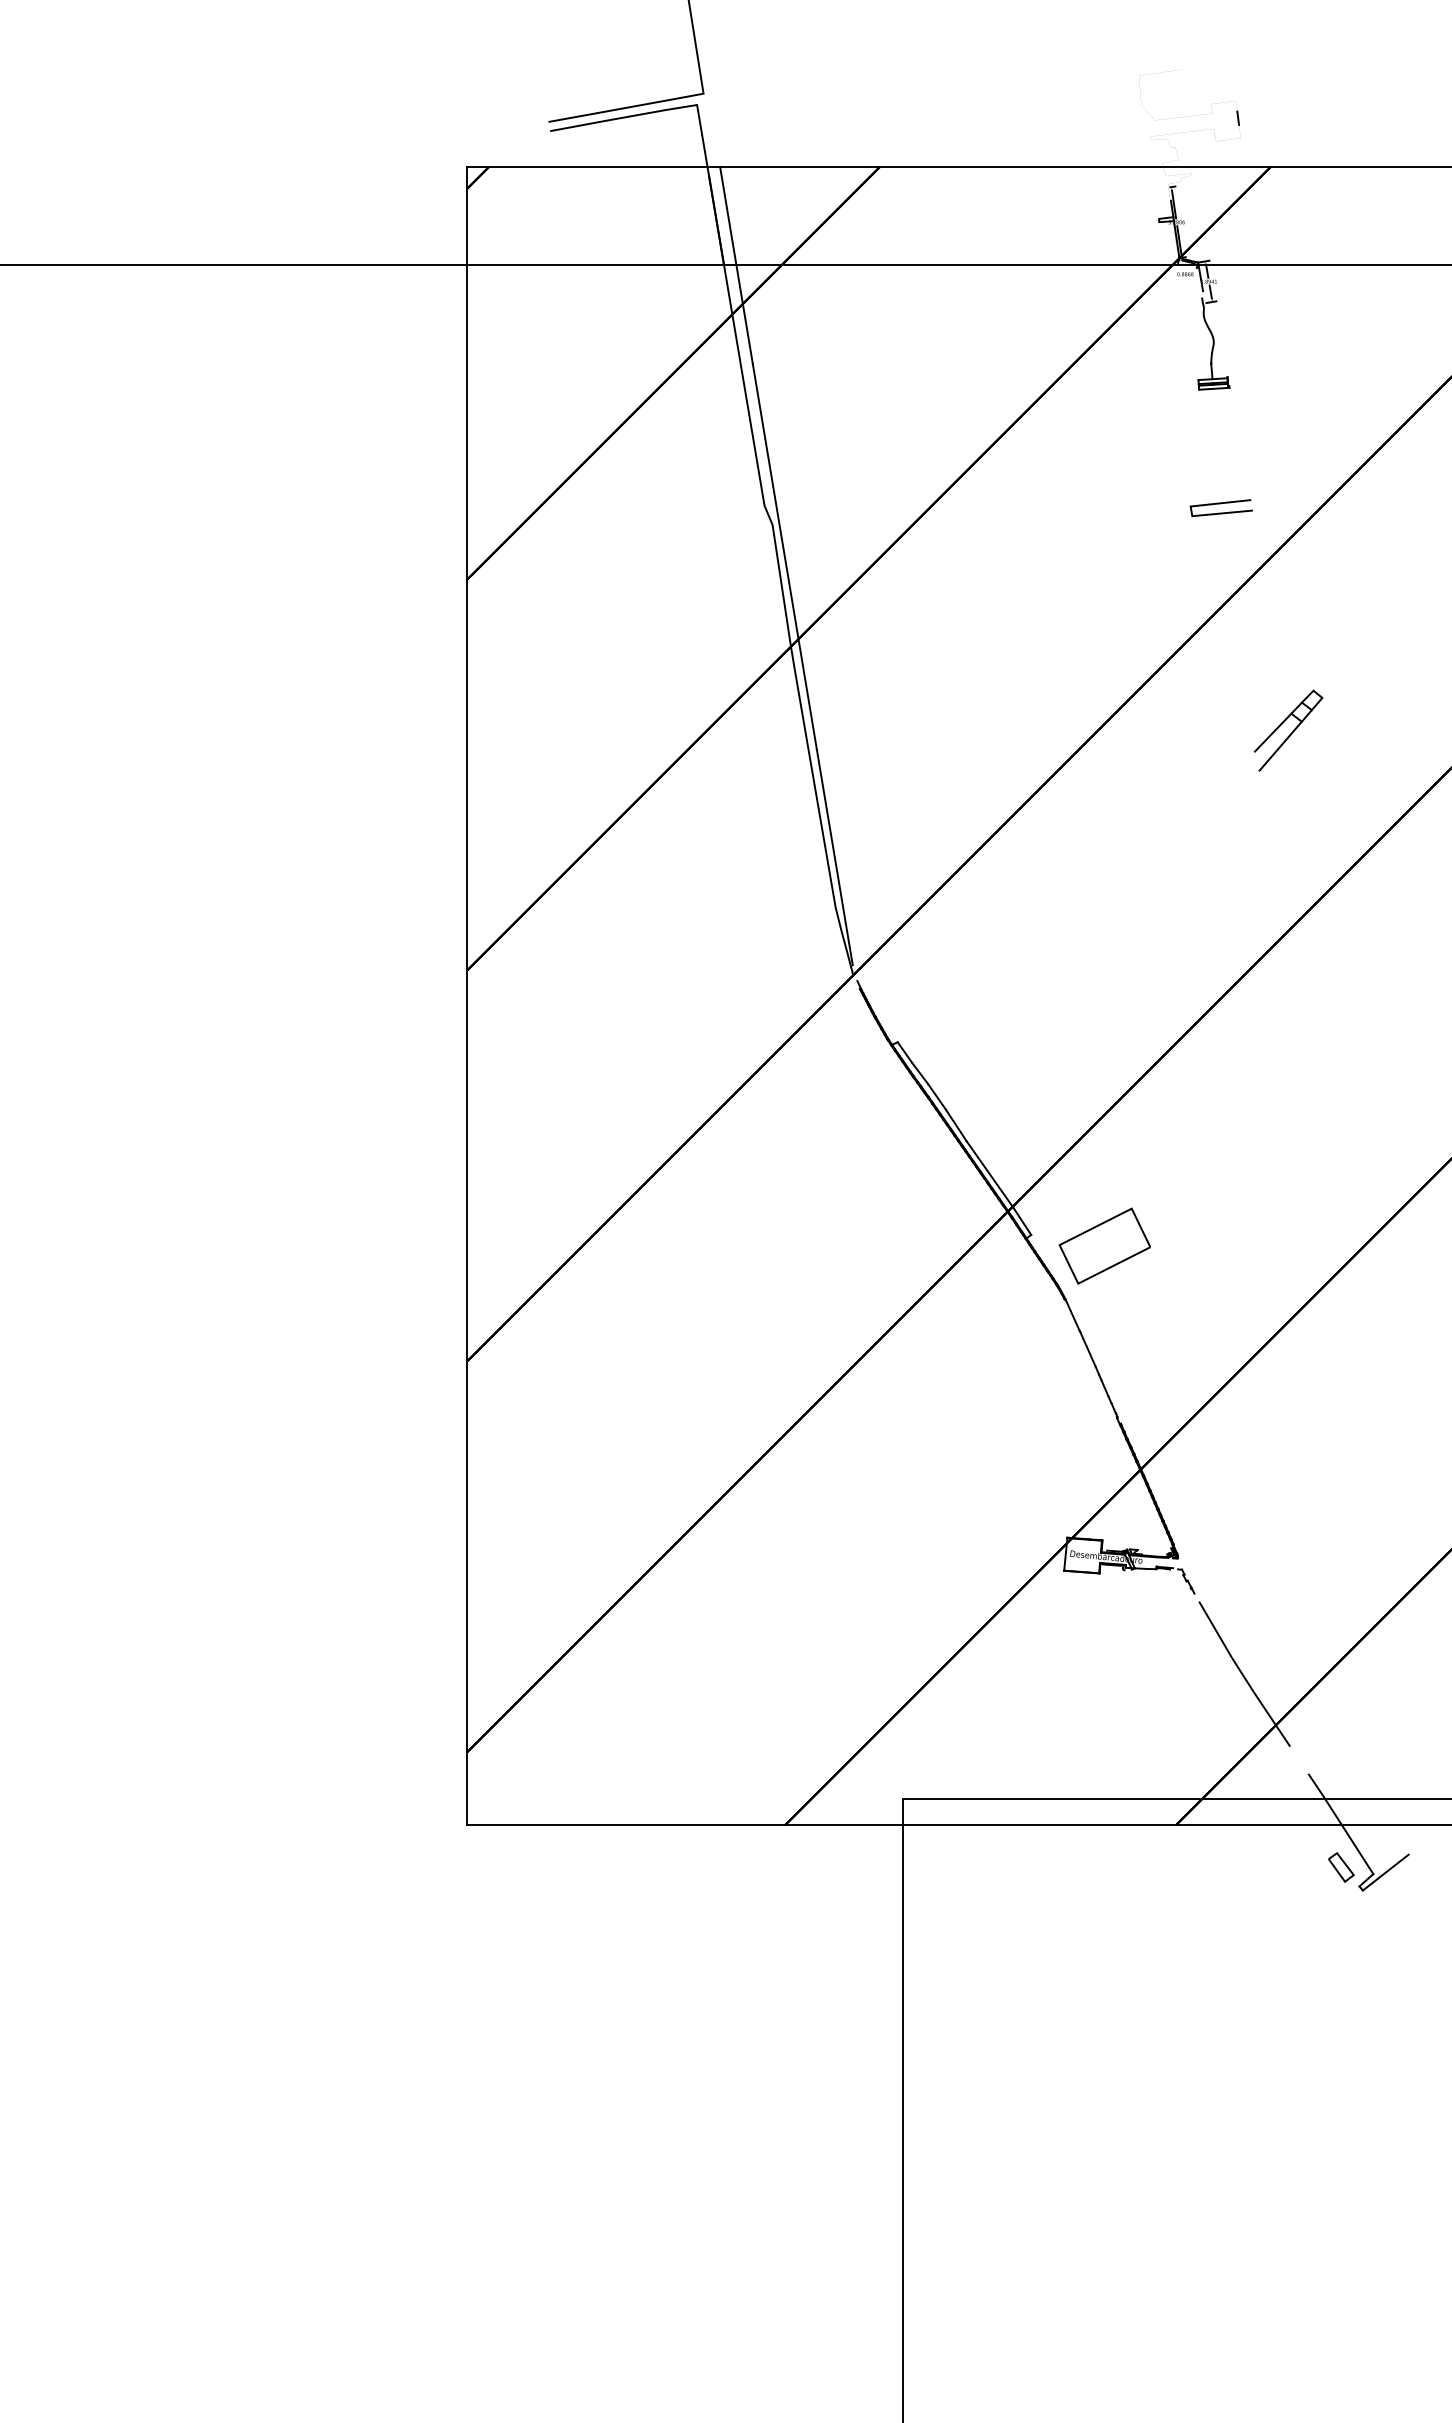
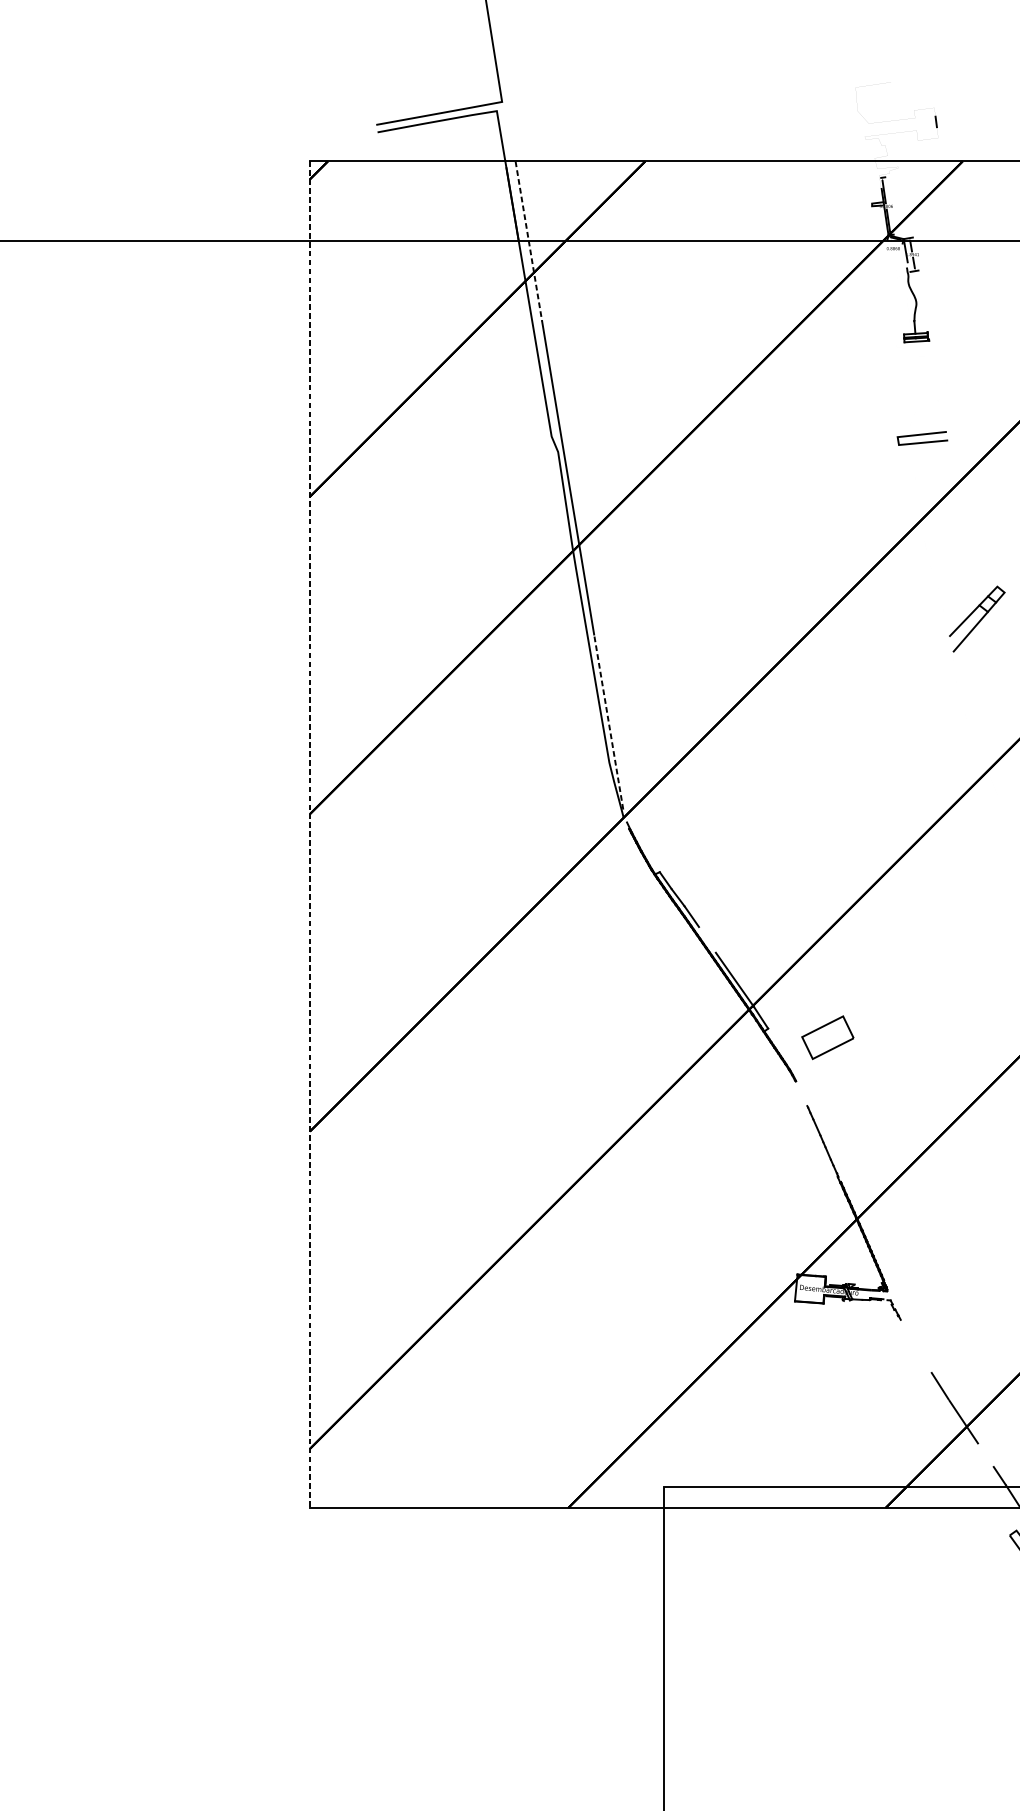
line: (736, 265) -> (528, 241), solid -> dashed
line: (834, 856) -> (608, 721), solid -> dashed
line: (466, 996) -> (309, 835), solid -> dashed
line: (956, 1125) -> (707, 939), removed
part: (1104, 1245) -> (827, 1037), size x0.7
line: (1072, 1314) -> (801, 1093), removed
line: (1213, 1625) -> (916, 1345), removed

